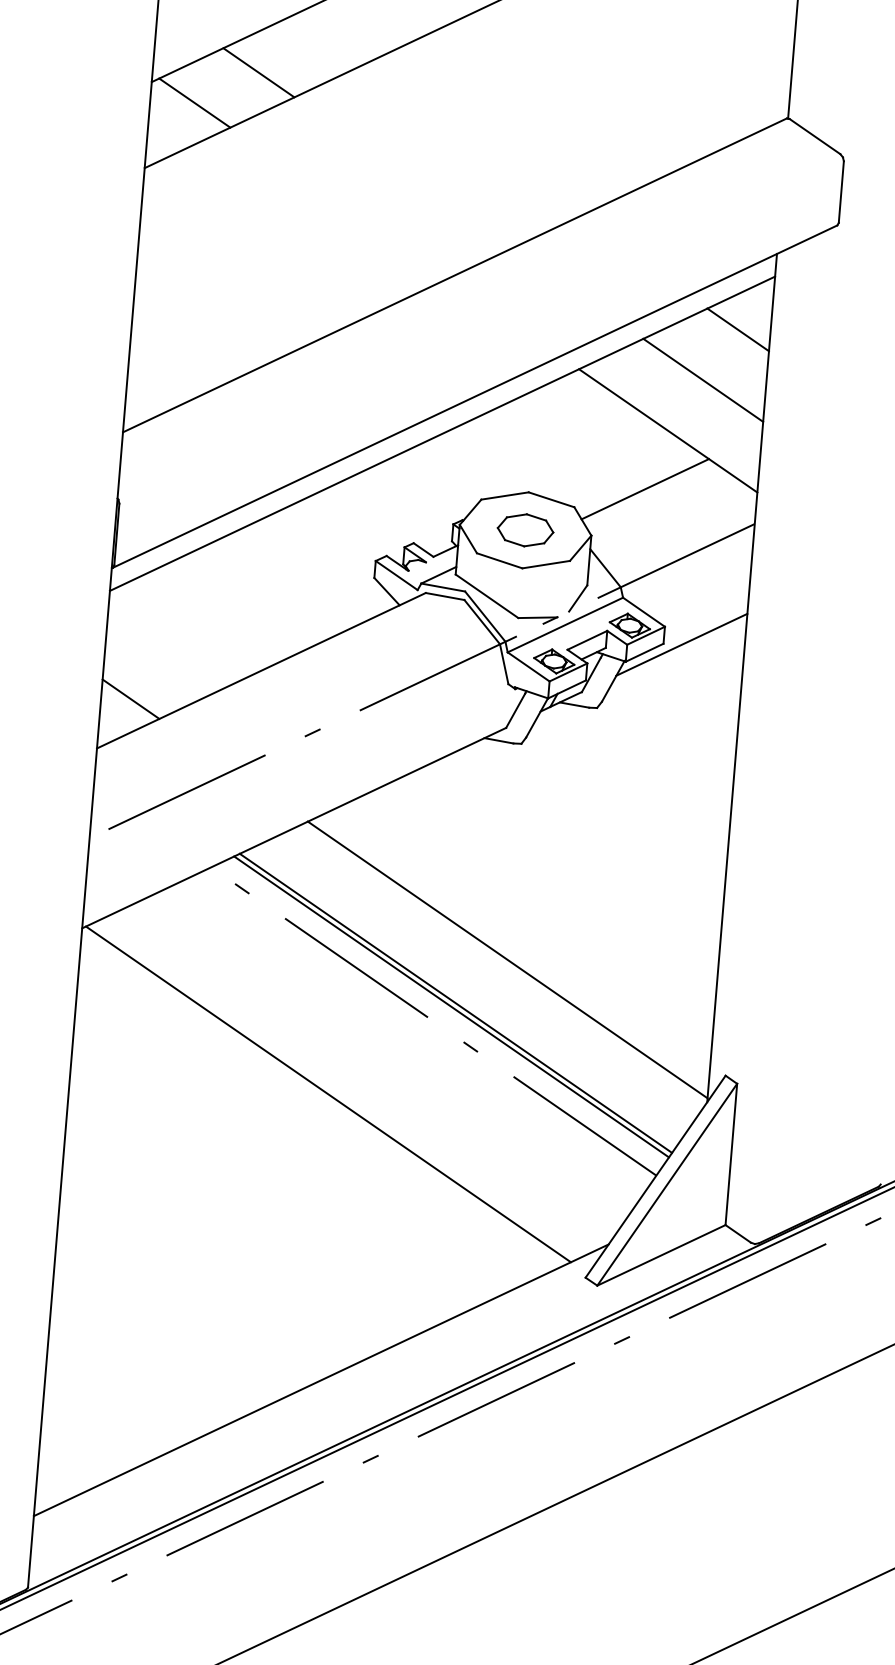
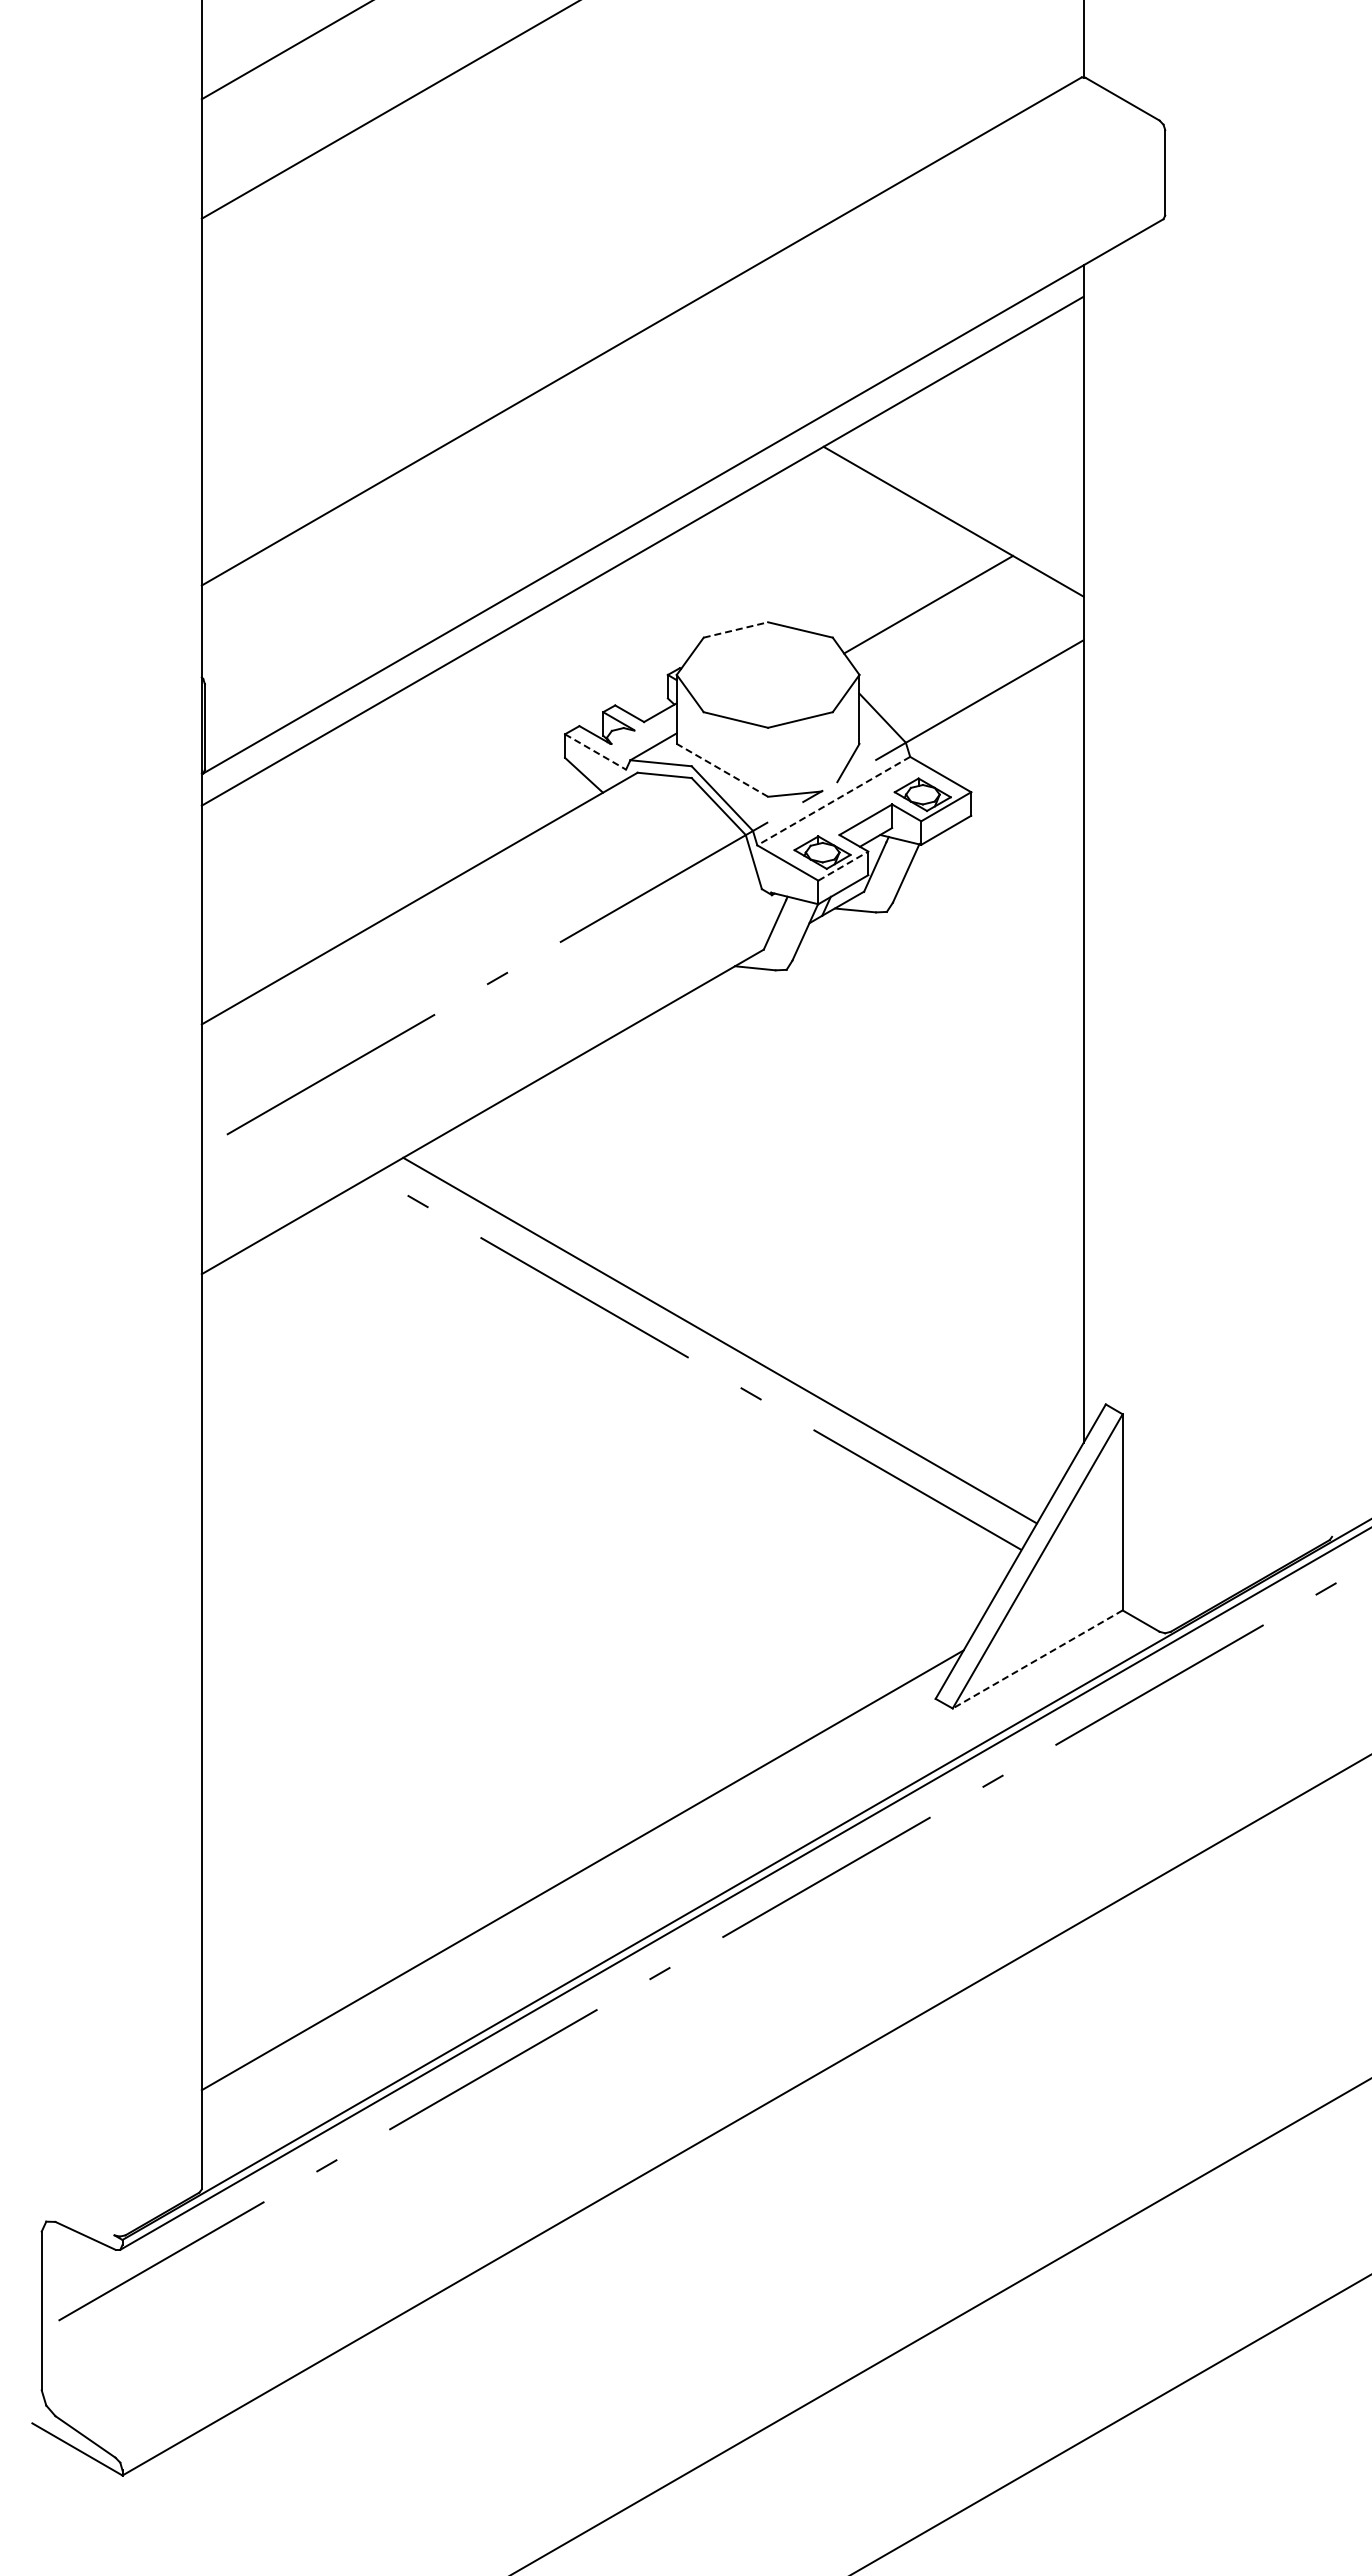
line: (258, 72) -> (348, 74), removed
line: (194, 103) -> (263, 123), removed
line: (738, 329) -> (1038, 374), removed
line: (702, 379) -> (995, 447), removed
line: (505, 495) -> (736, 629), solid -> dashed
part: (525, 529) -> (767, 674), removed
line: (396, 575) -> (595, 752), solid -> dashed
line: (487, 596) -> (722, 770), solid -> dashed
line: (565, 625) -> (833, 801), solid -> dashed
line: (681, 645) -> (996, 815), removed
line: (568, 672) -> (843, 866), solid -> dashed
line: (130, 699) -> (242, 952), removed
line: (507, 959) -> (791, 1269), removed
line: (455, 1002) -> (725, 1334), removed
line: (327, 1094) -> (559, 1475), removed
line: (661, 1255) -> (1037, 1659), solid -> dashed

